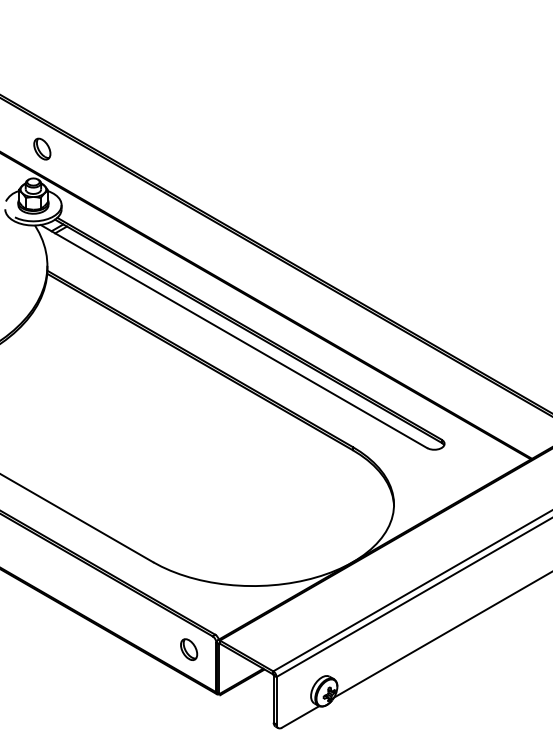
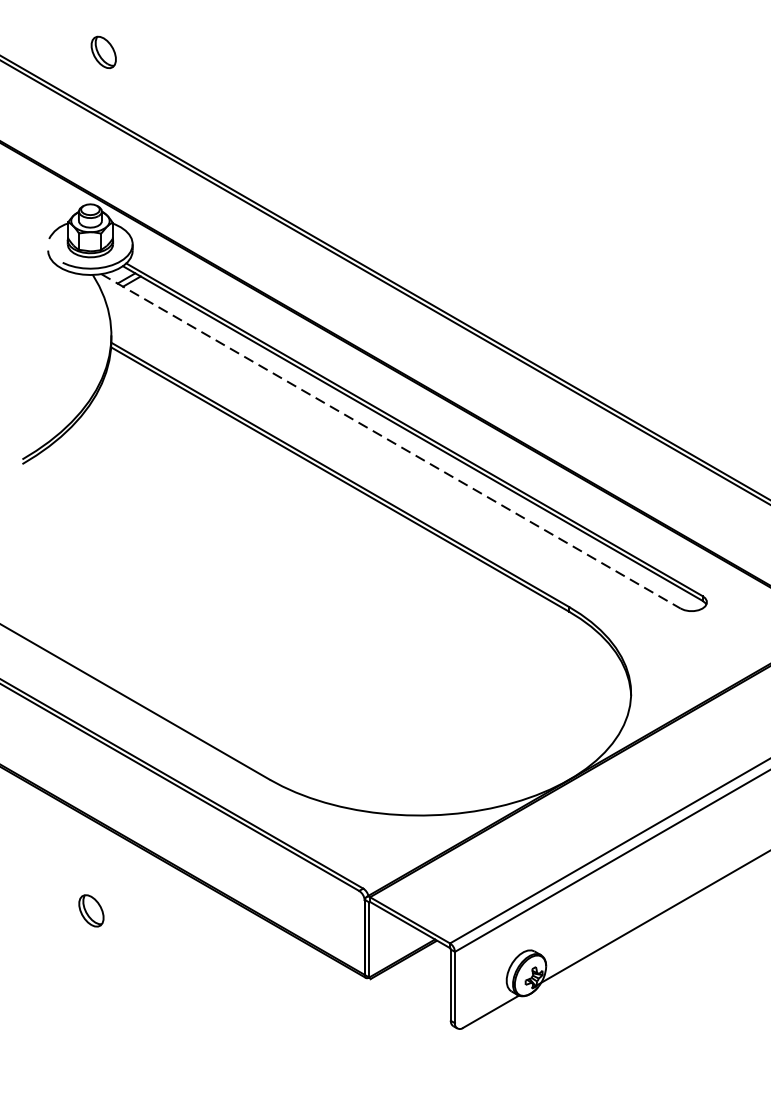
part: (42, 148) -> (104, 51), moved
line: (234, 336) -> (391, 441), solid -> dashed
part: (189, 649) -> (92, 910), moved

